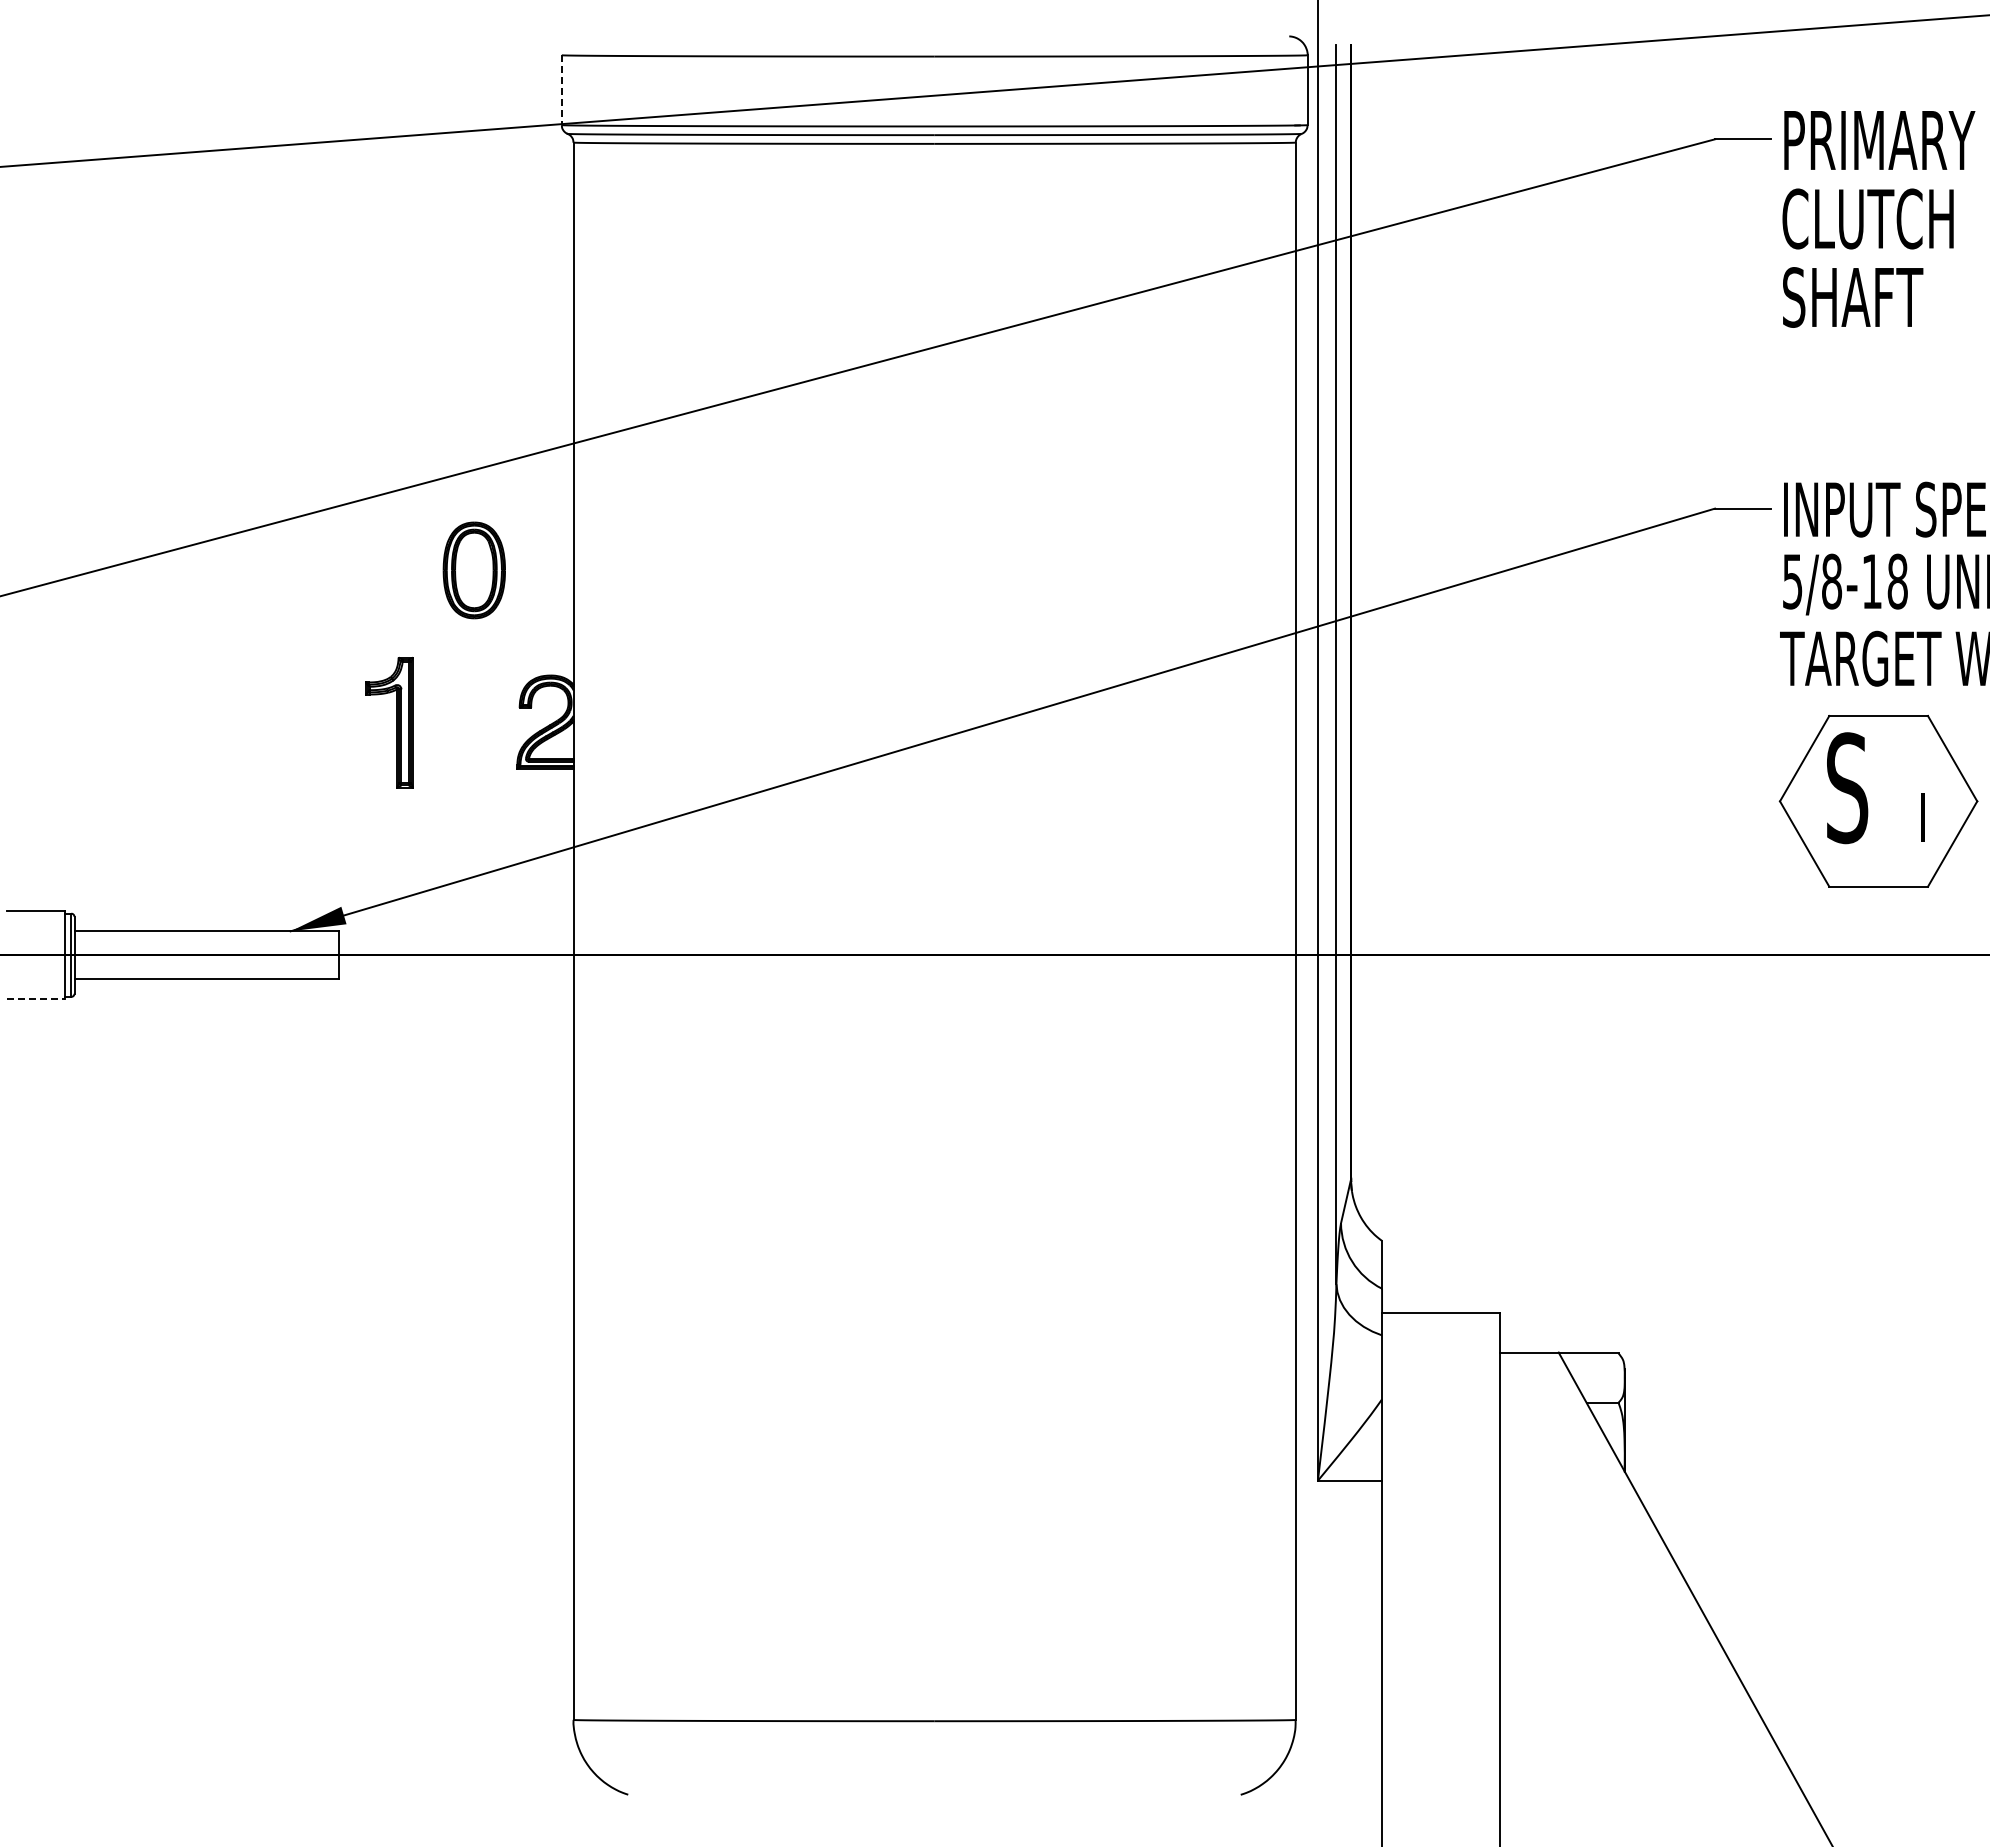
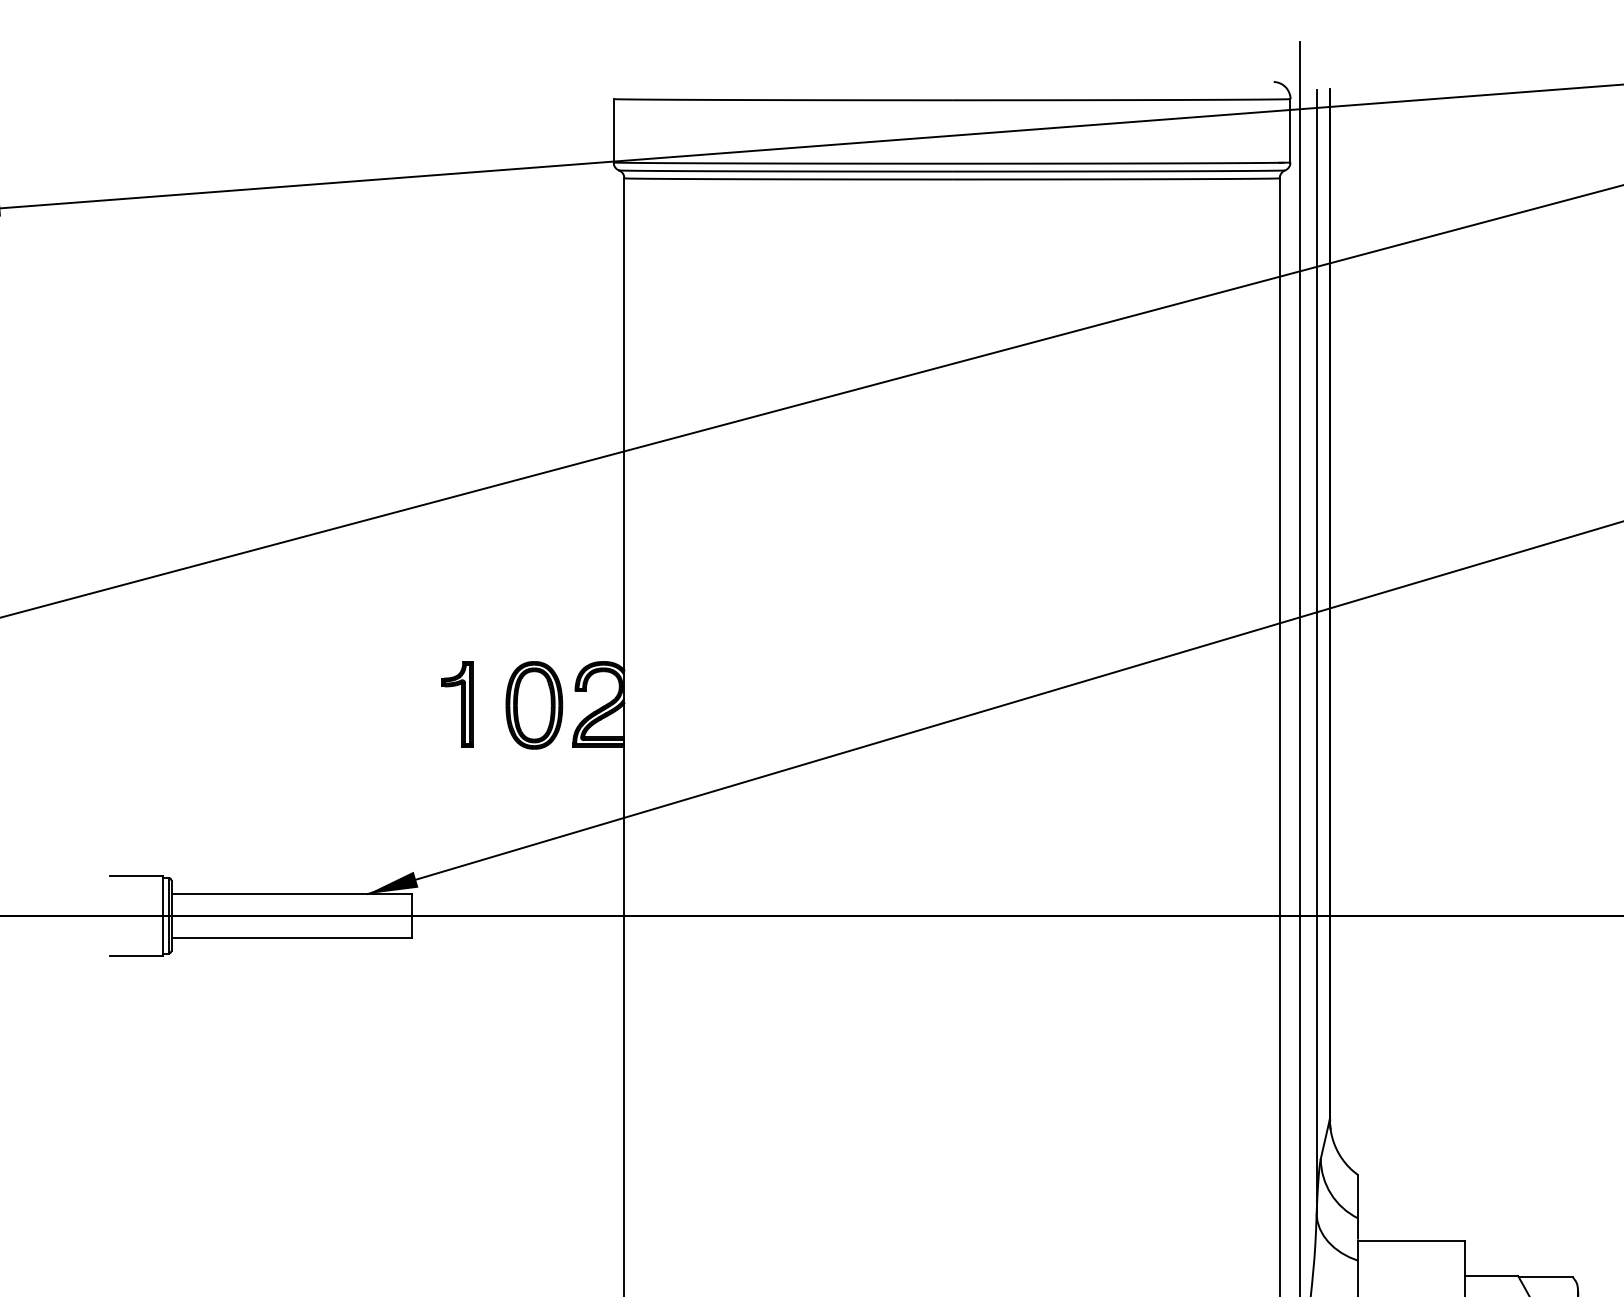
line: (561, 90) -> (613, 131), dashed -> solid
part: (473, 570) -> (533, 705), moved
part: (389, 722) -> (457, 704), size x0.71
line: (36, 999) -> (137, 955), dashed -> solid

